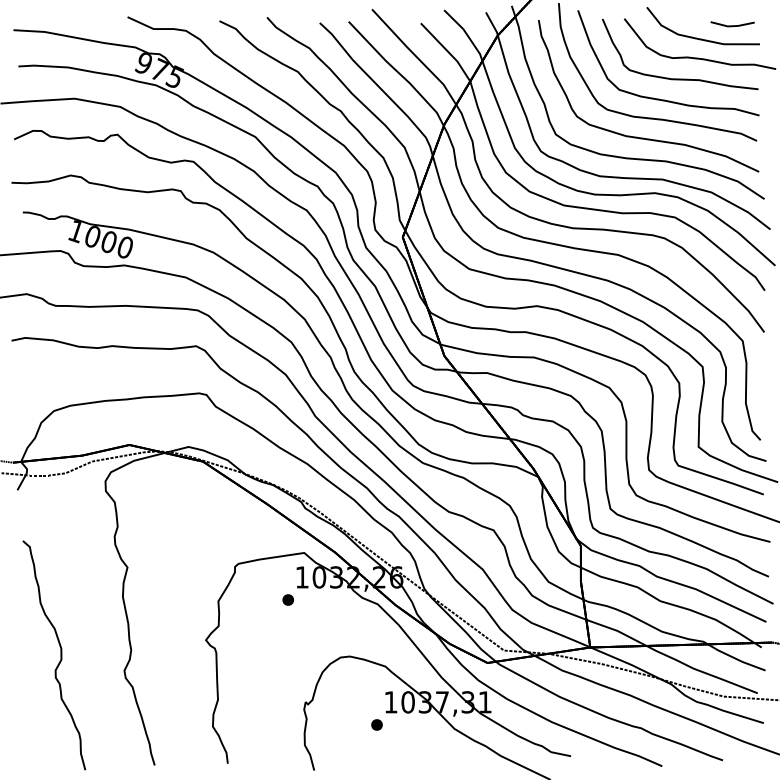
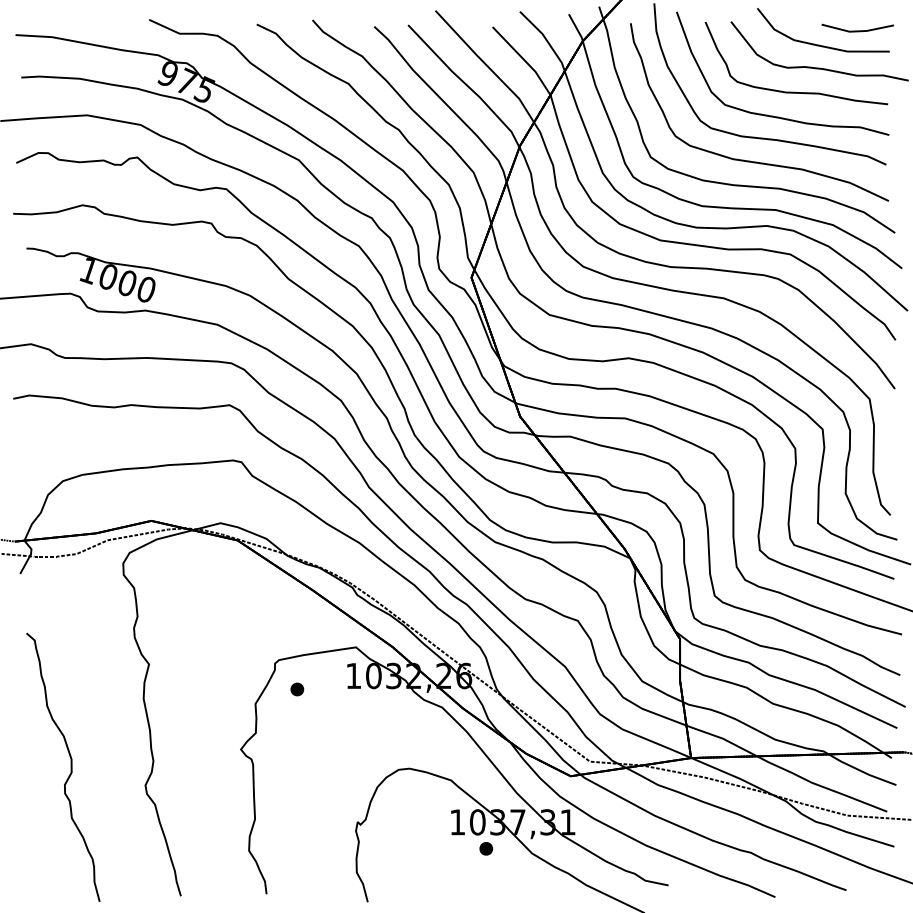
part: (732, 23) -> (857, 27), size x1.4
part: (288, 600) -> (297, 689), moved
part: (376, 724) -> (485, 848), moved

